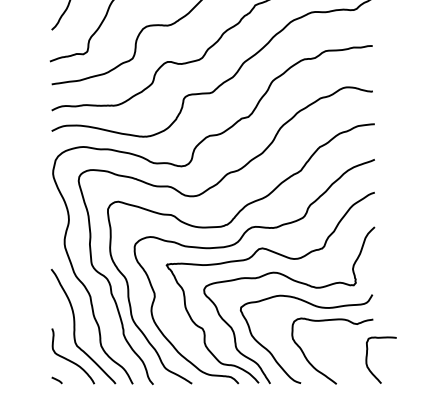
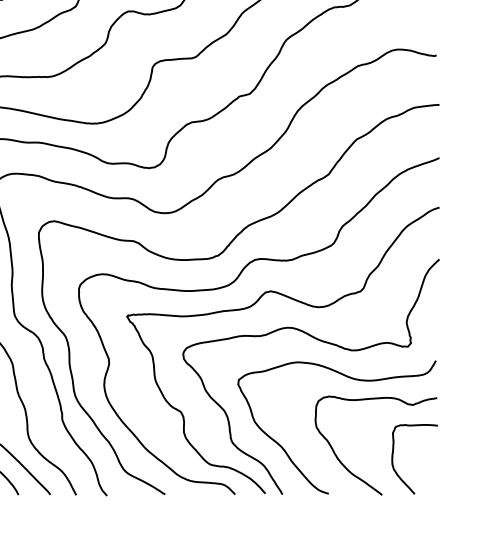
curve: (367, 359) -> (393, 458), moved

